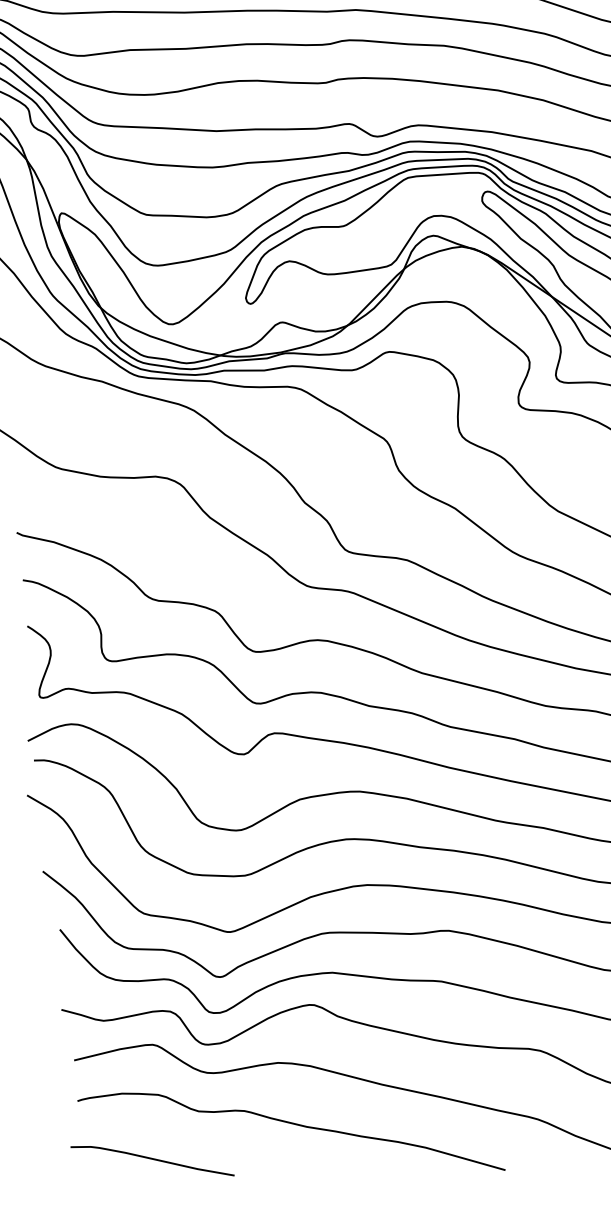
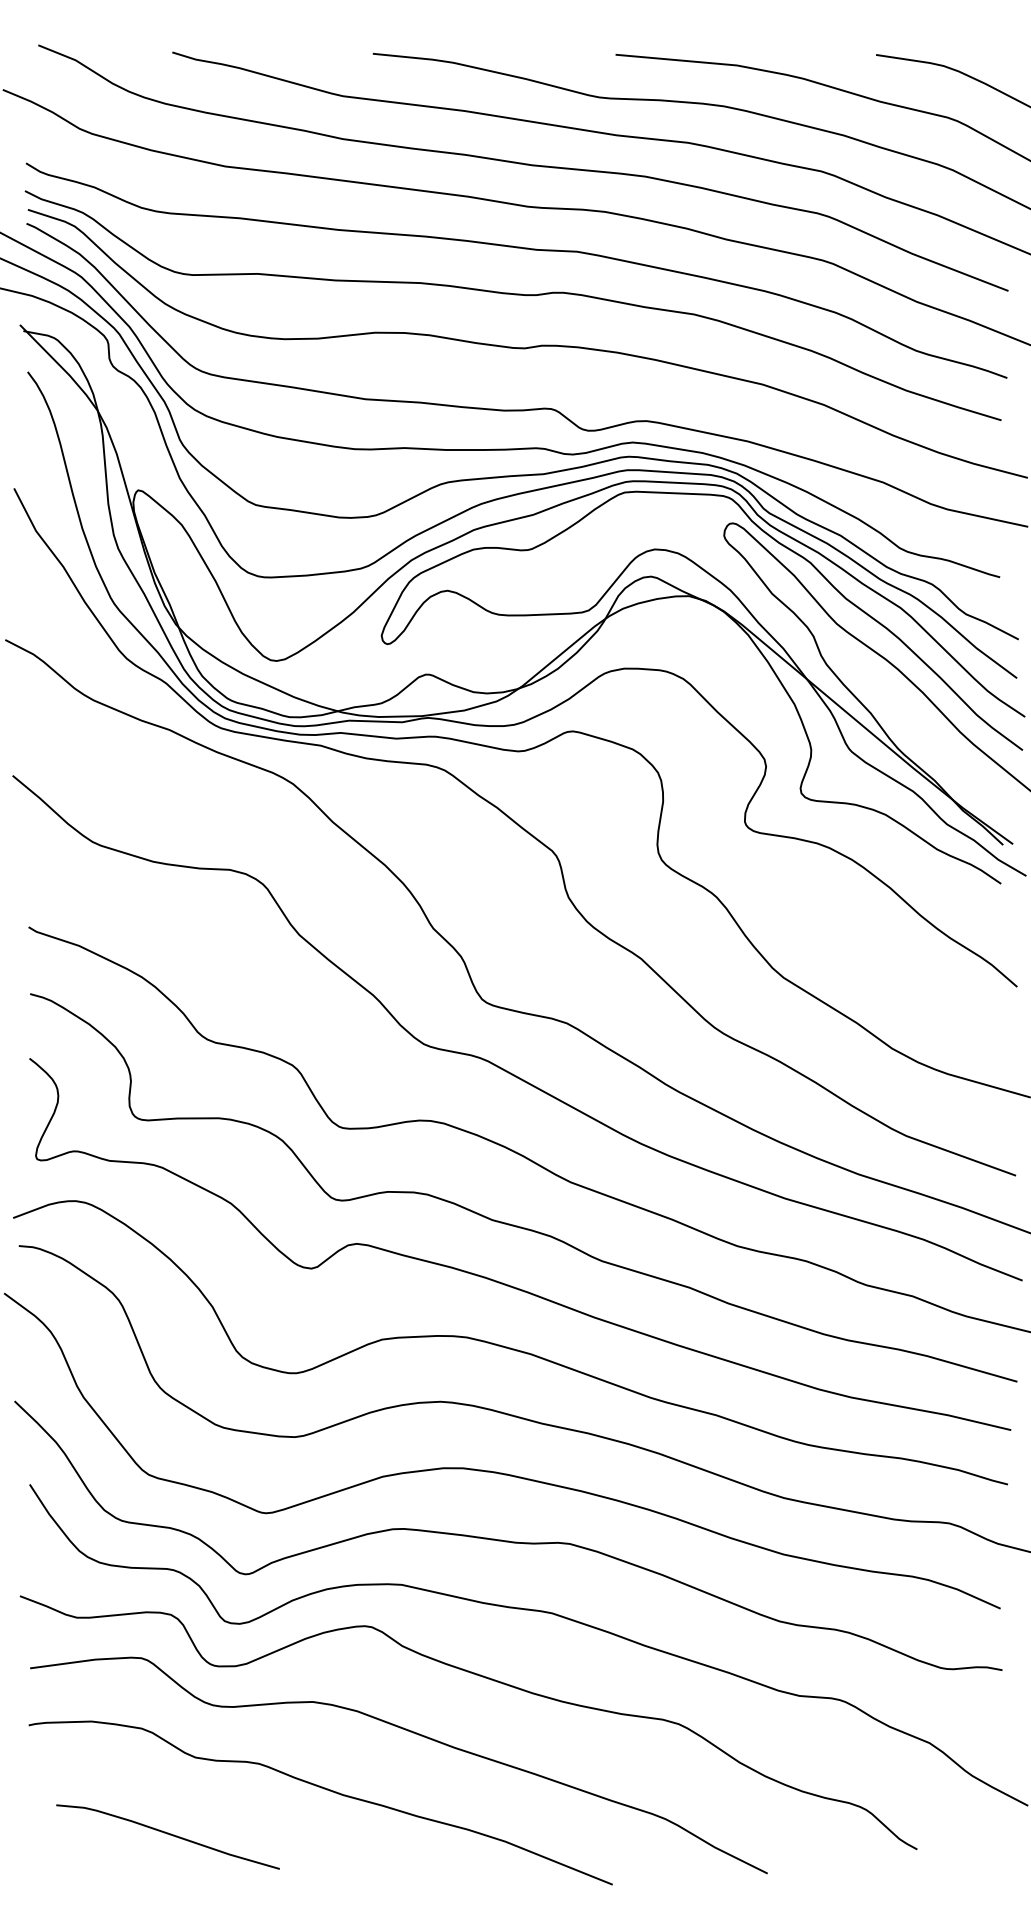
curve: (151, 1159) -> (167, 1834), moved

